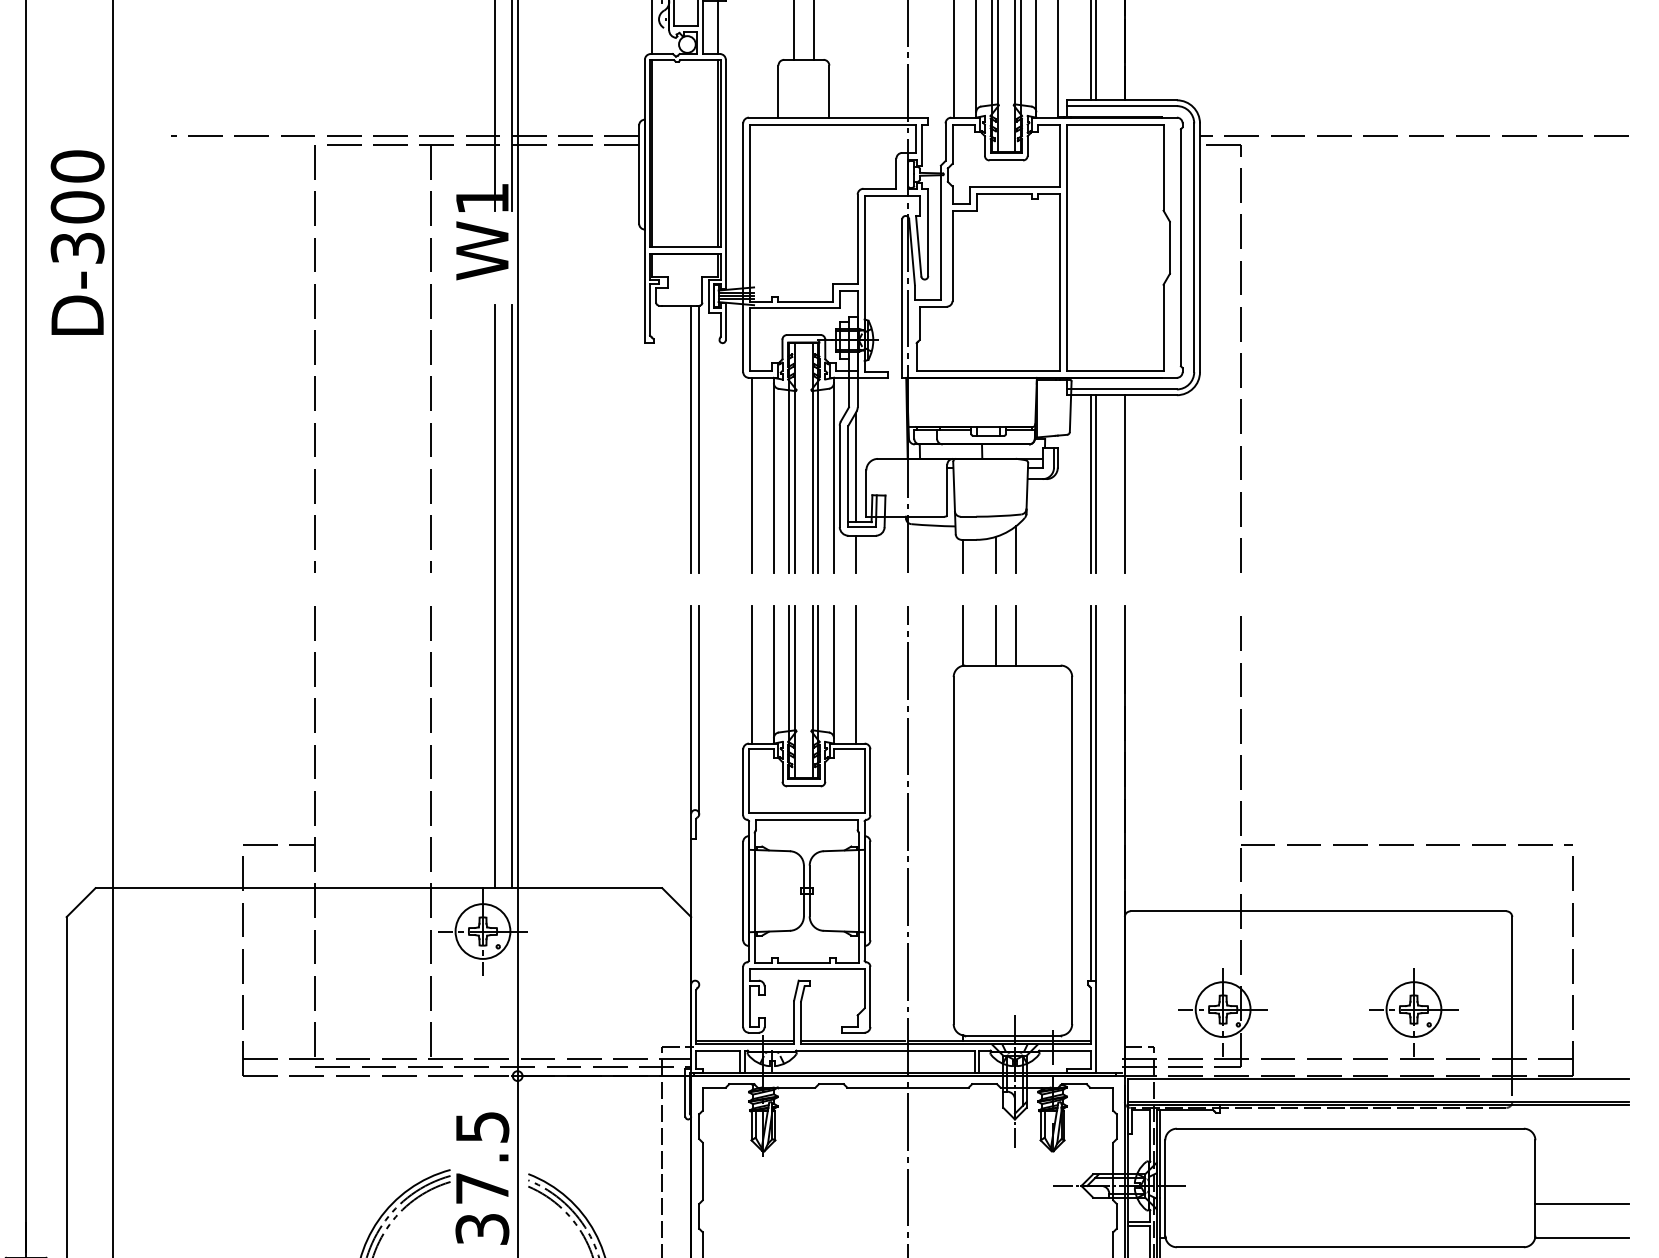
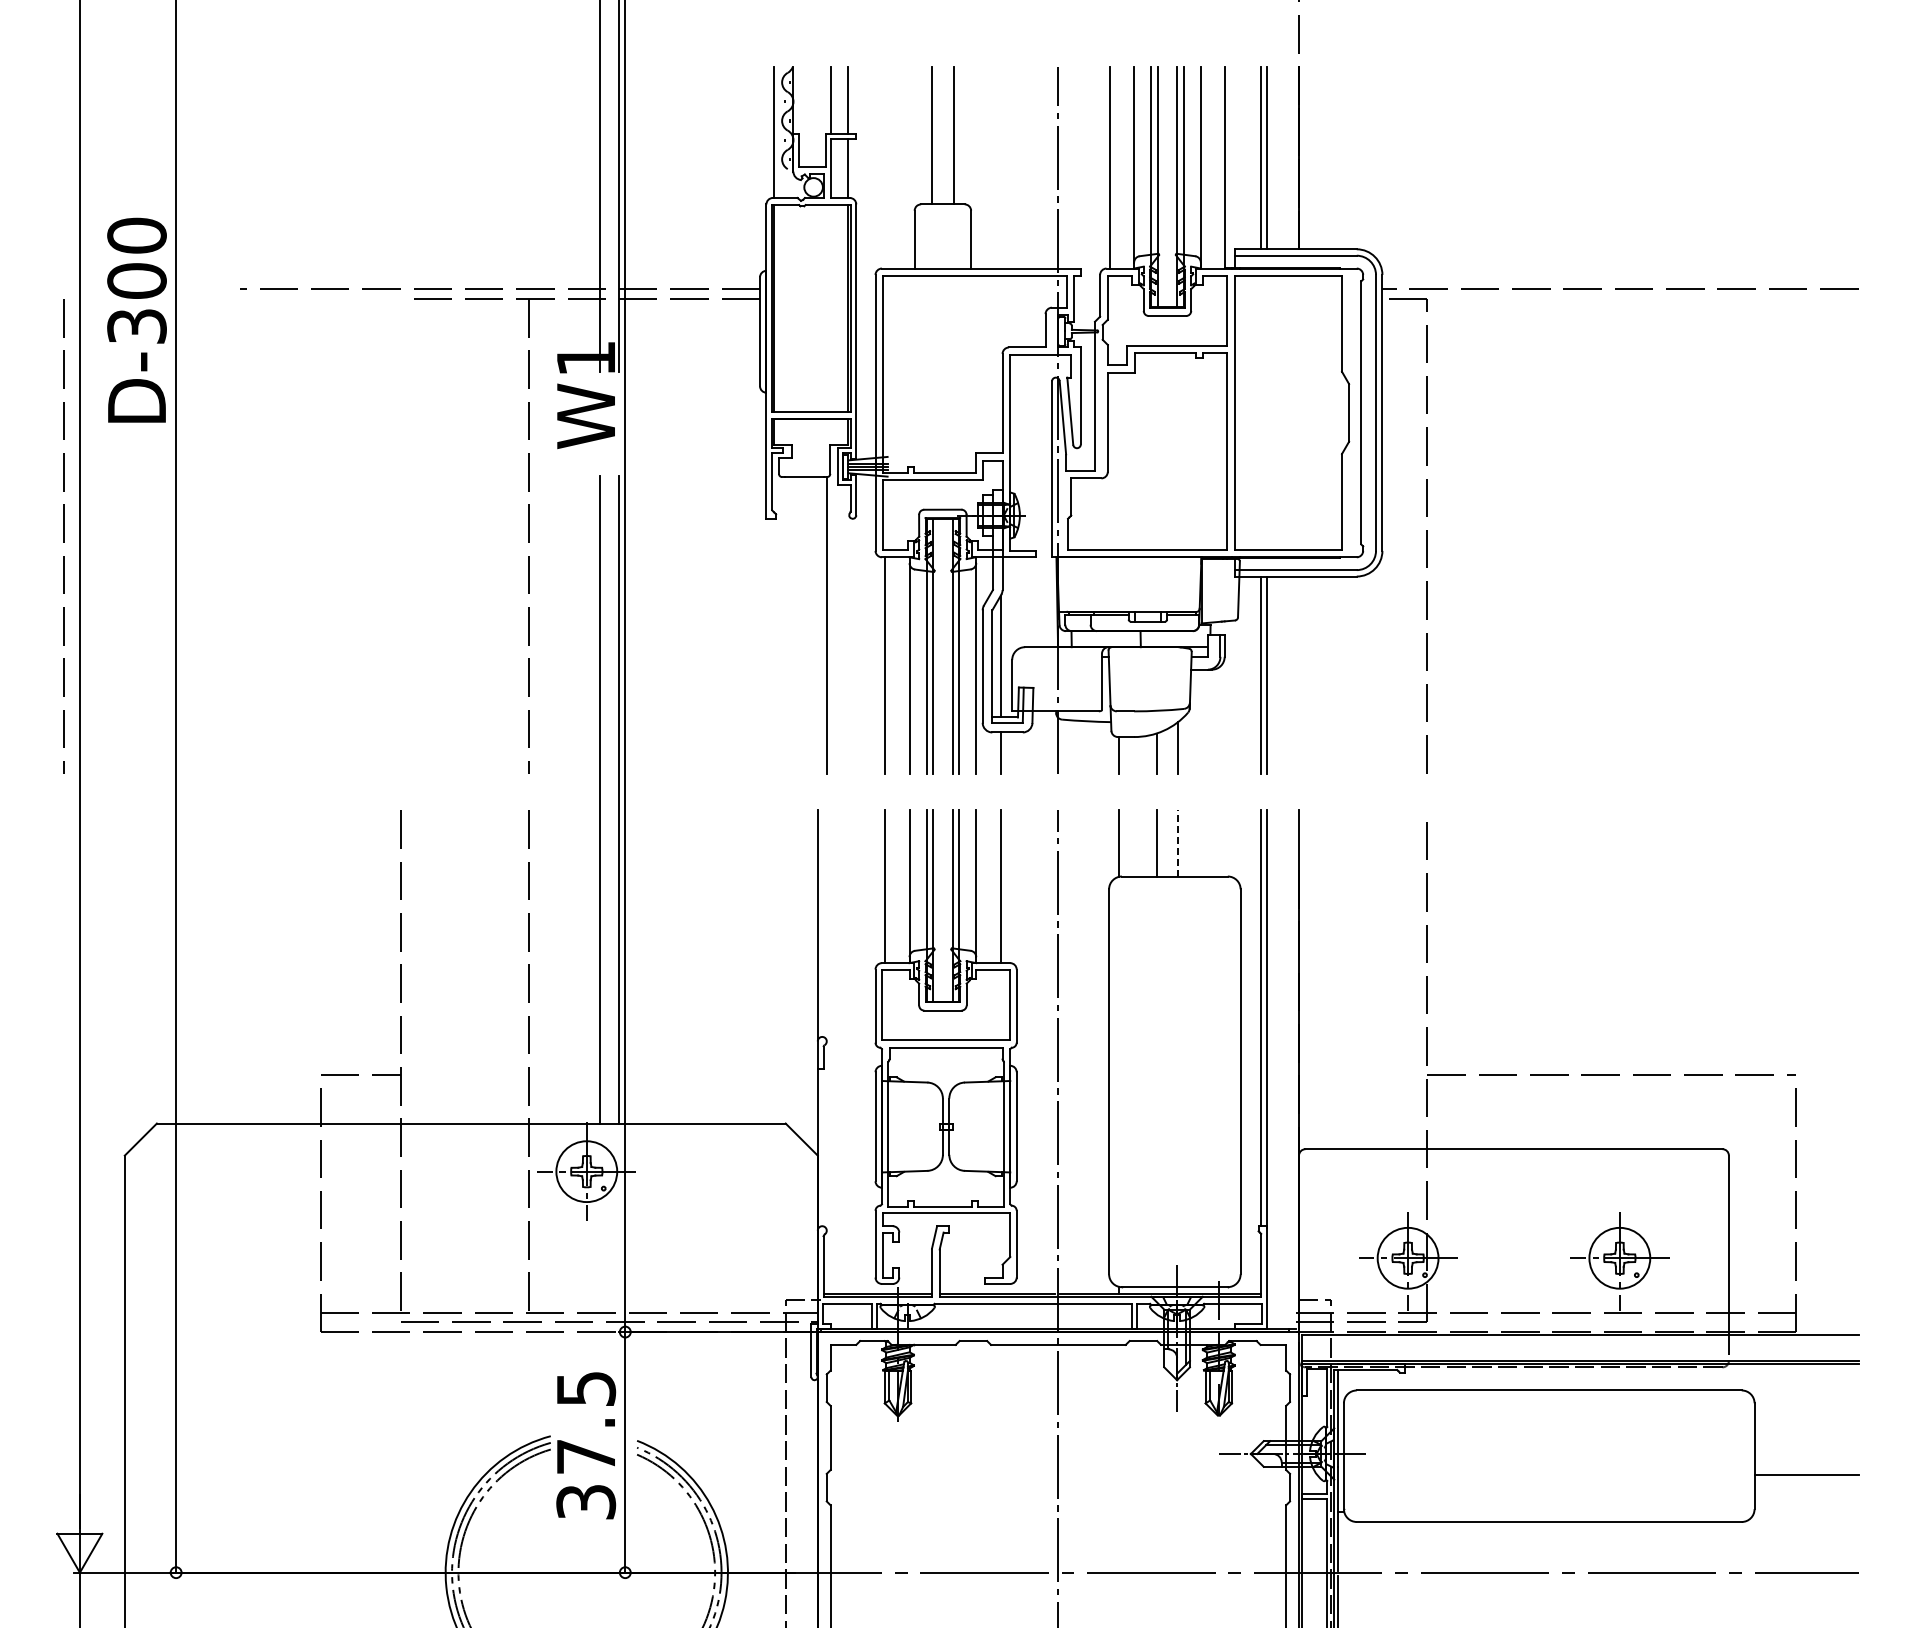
text: (77, 241) -> (136, 319), moved
line: (315, 359) -> (63, 536), moved
line: (690, 439) -> (817, 625), removed
line: (1125, 483) -> (1299, 674), removed
line: (1016, 634) -> (1178, 842), solid -> dashed
line: (699, 709) -> (826, 925), removed
line: (1582, 1237) -> (1806, 1511), removed

